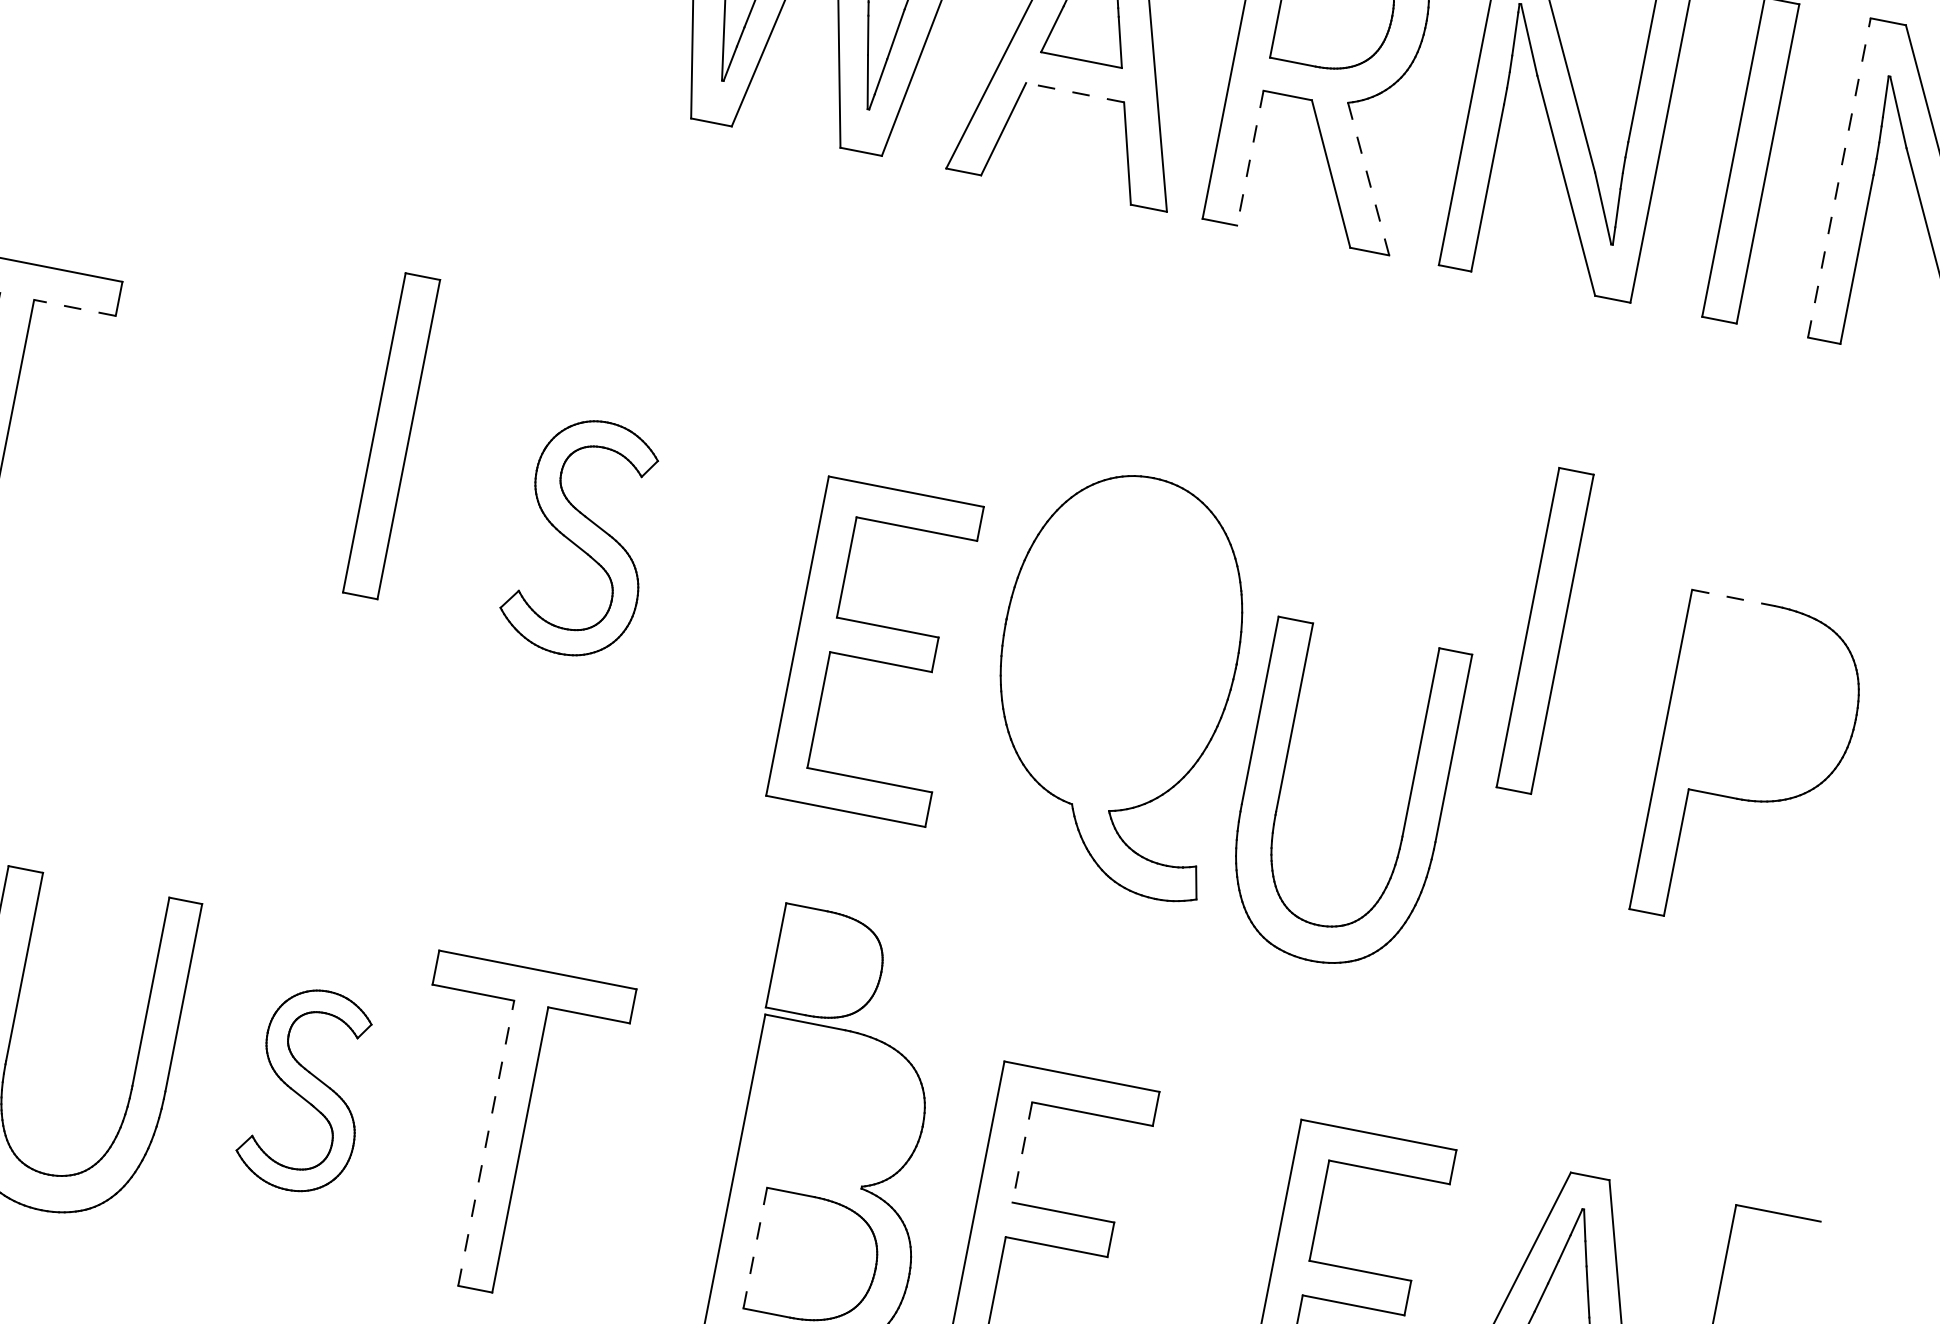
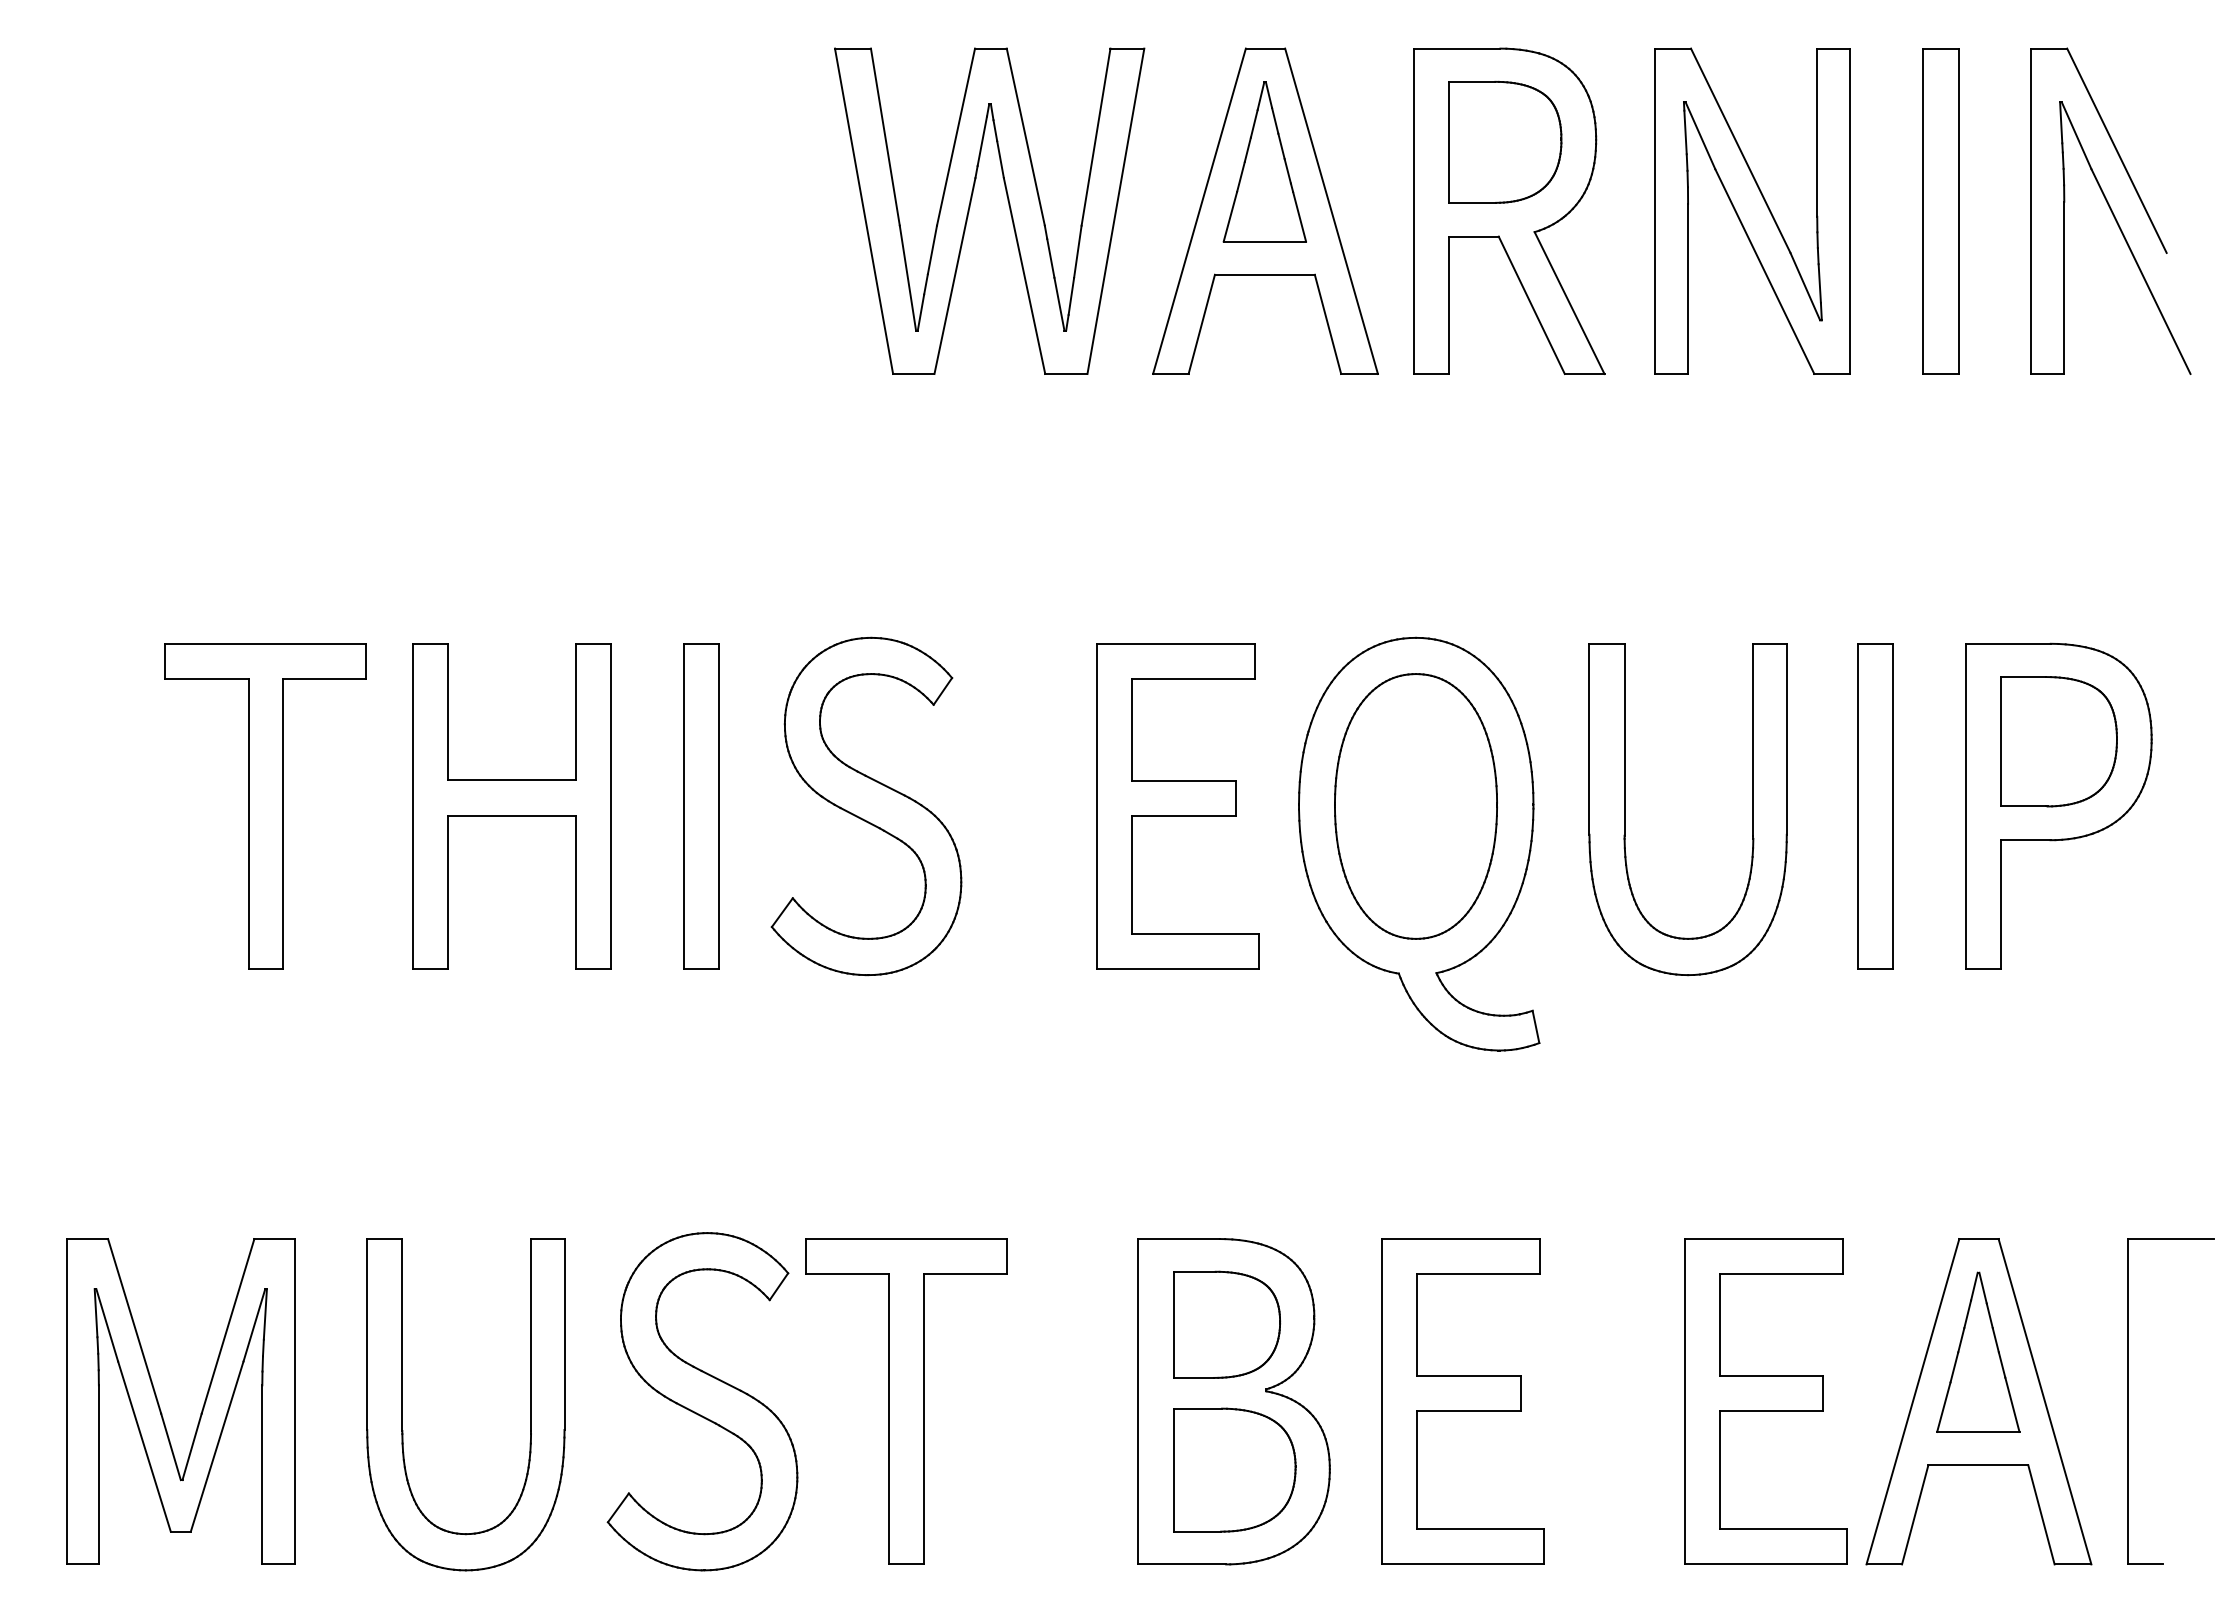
line: (1074, 92) -> (1264, 274), dashed -> solid
line: (1250, 158) -> (1449, 305), dashed -> solid
line: (1839, 178) -> (2031, 211), dashed -> solid
line: (1368, 179) -> (1569, 303), dashed -> solid
line: (74, 307) -> (324, 678), dashed -> solid
part: (391, 436) -> (701, 806), moved
part: (233, 469) -> (511, 806), added
part: (581, 537) -> (866, 806), size x1.43
line: (1733, 597) -> (2008, 643), dashed -> solid
part: (1544, 630) -> (1875, 806), moved
part: (1120, 643) -> (1415, 806), added
part: (876, 651) -> (1177, 806), moved
part: (1764, 703) -> (2058, 741), added
part: (1282, 786) -> (1625, 809), moved
part: (829, 965) -> (1227, 1324), moved
part: (306, 1090) -> (702, 1401), size x1.67
line: (486, 1142) -> (889, 1418), dashed -> solid
line: (1022, 1153) -> (1417, 1325), dashed -> solid
line: (755, 1248) -> (1173, 1470), dashed -> solid

